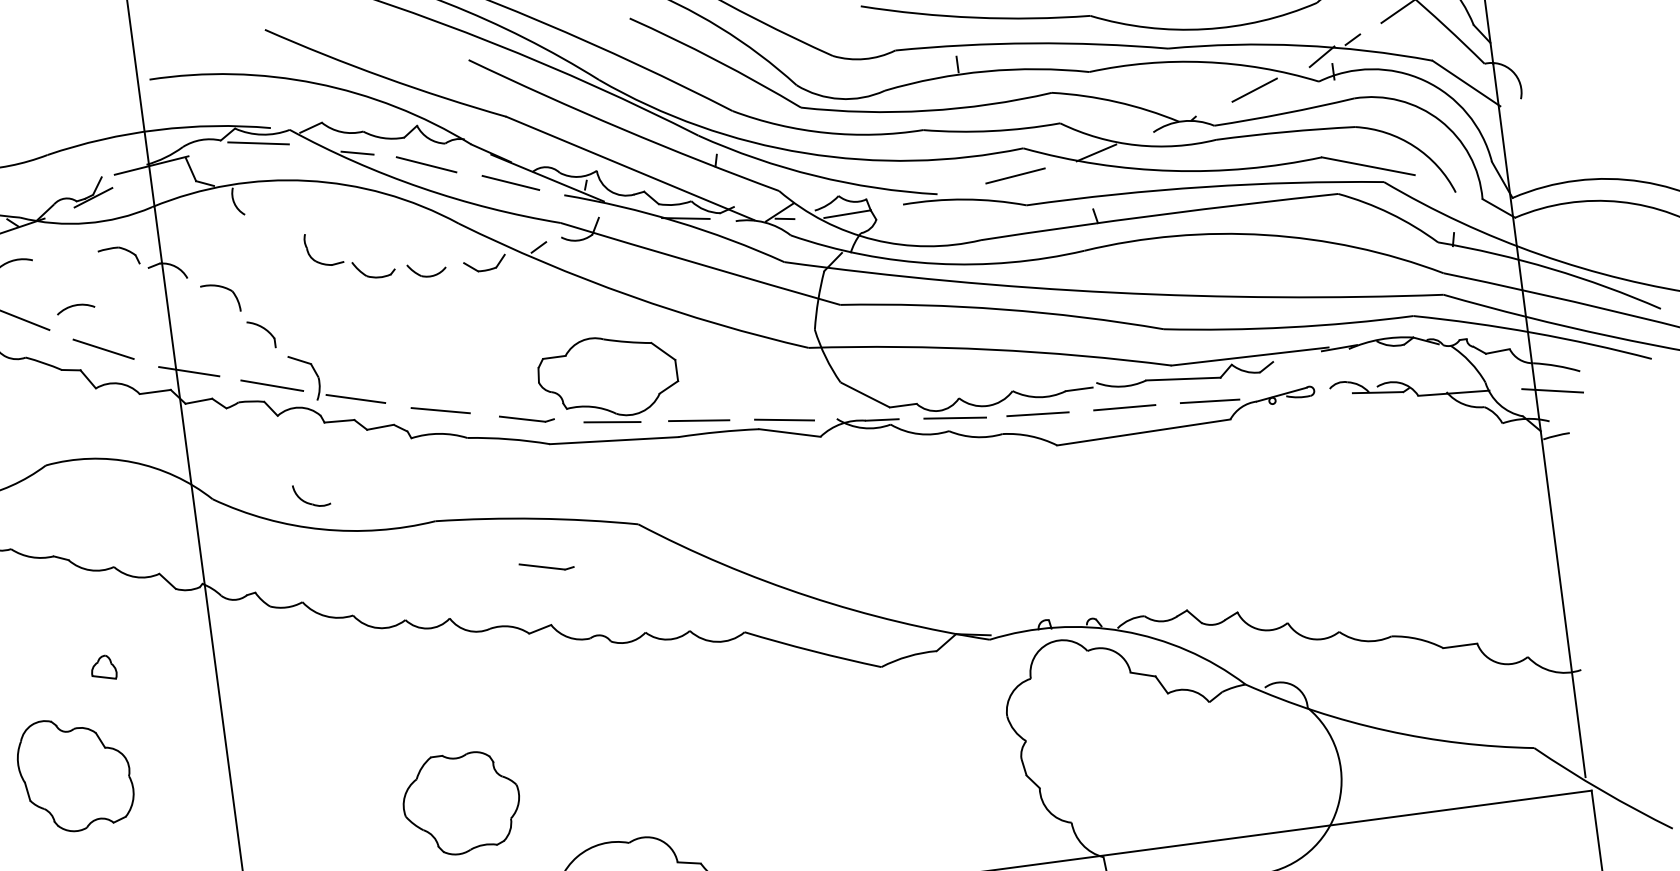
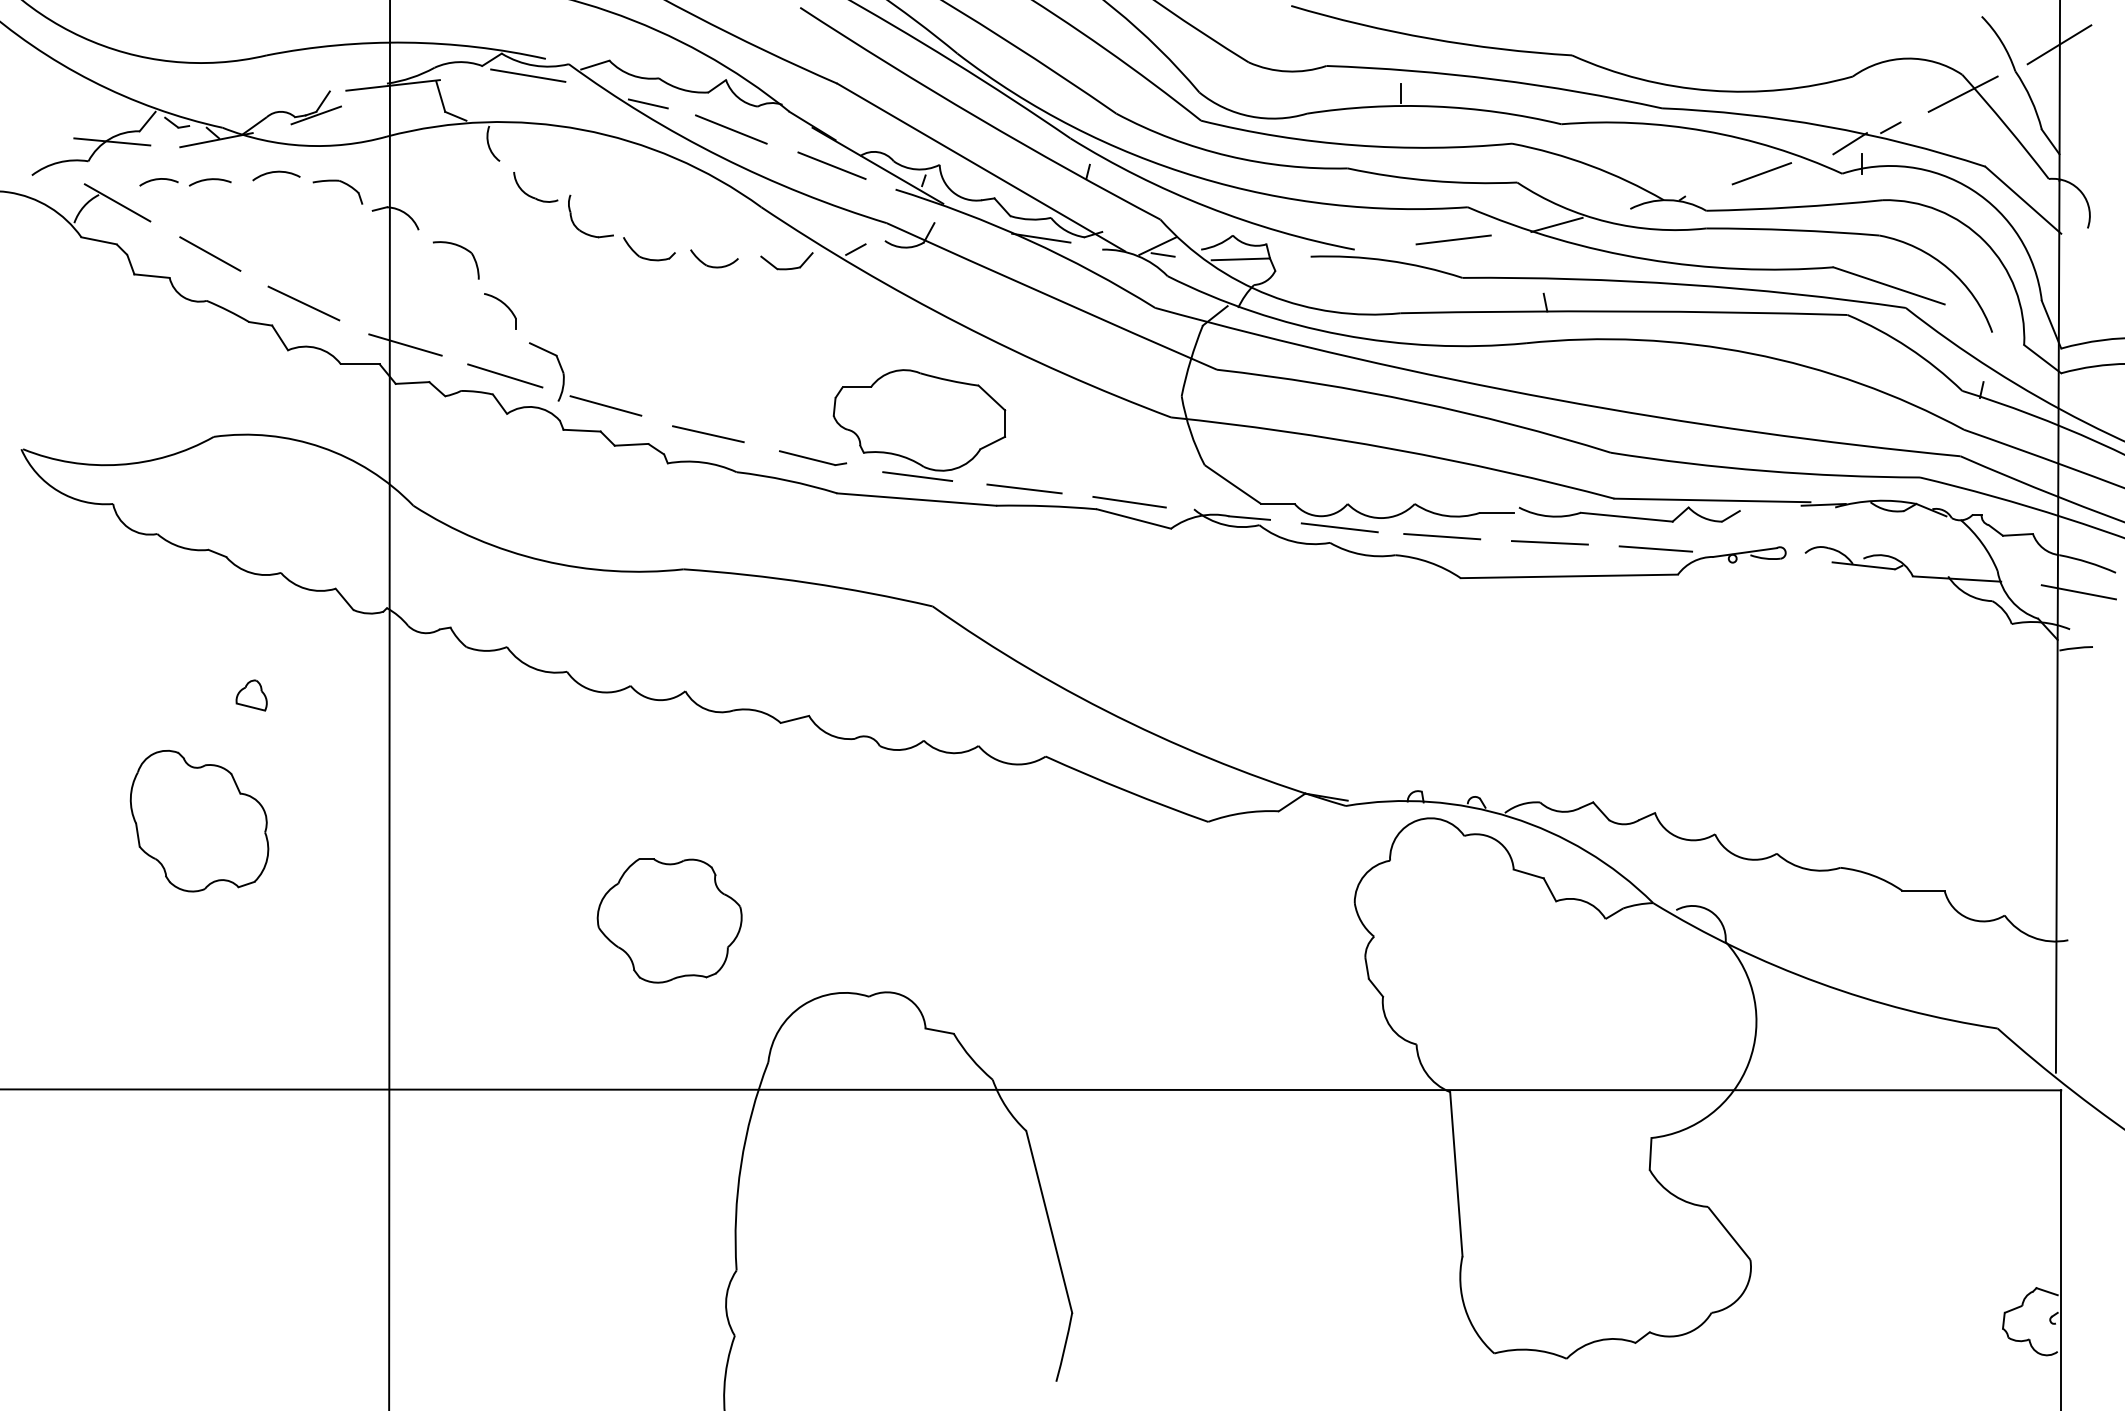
arc: (75, 305) -> (276, 172), moved
part: (310, 503) -> (533, 196), moved
part: (546, 565) -> (813, 642), removed

